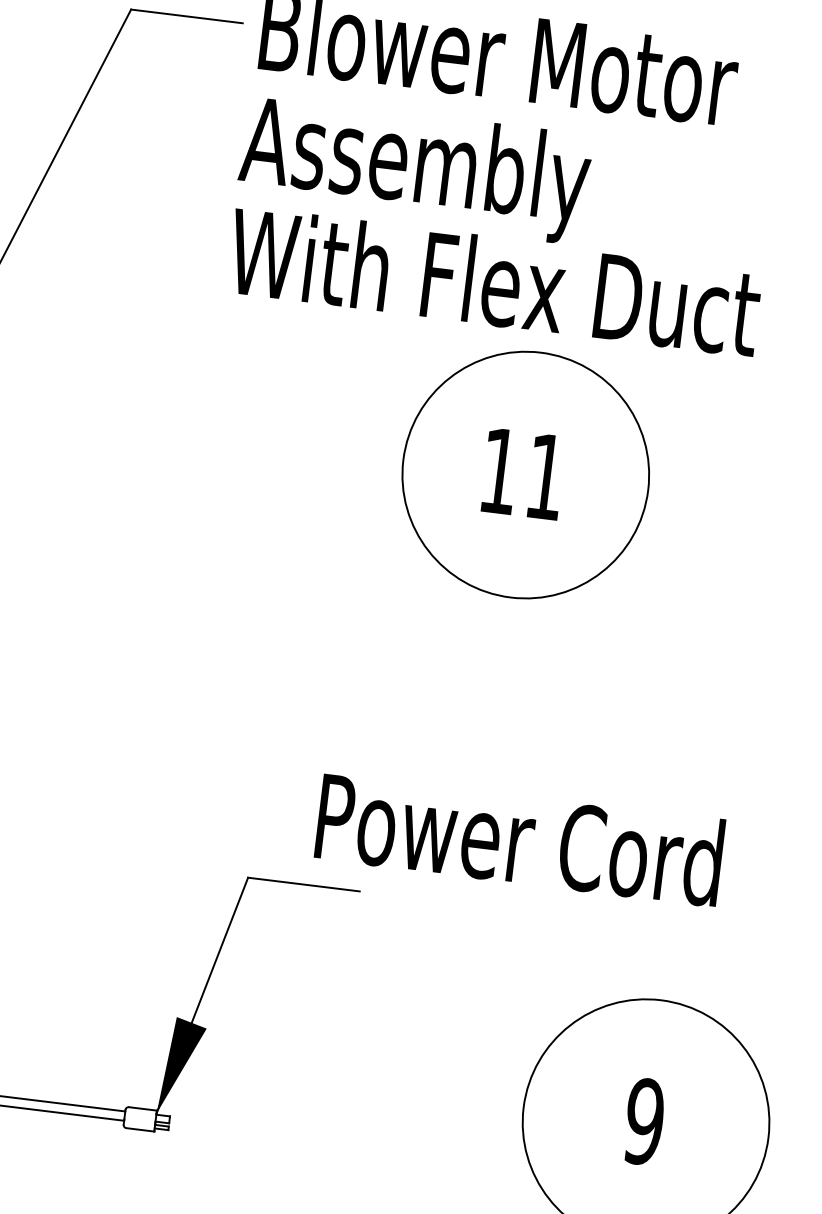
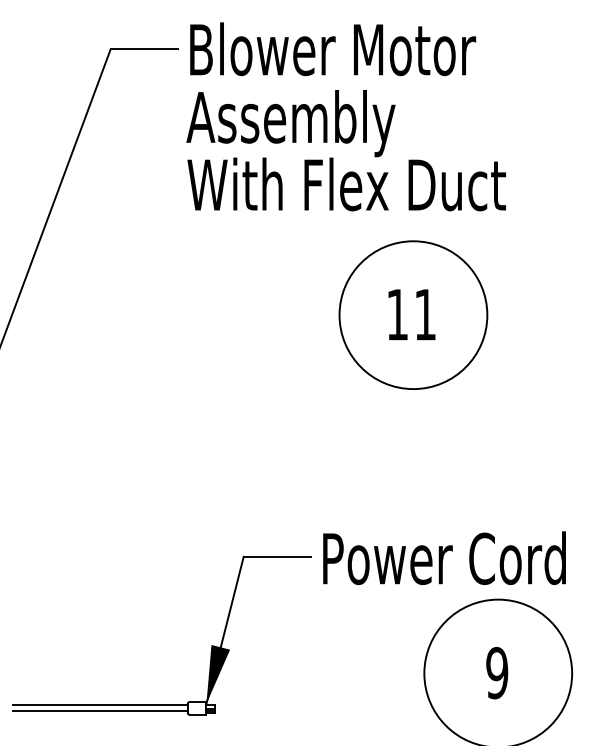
part: (526, 473) -> (413, 314), moved
text: (519, 839) -> (444, 558), moved

